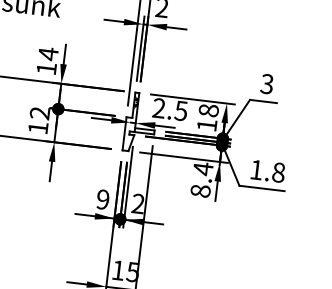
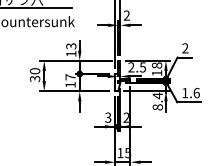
text: (48, 54) -> (71, 46), 14 -> 13
text: (267, 84) -> (185, 48), 3 -> 2
text: (39, 113) -> (70, 77), 12 -> 17
text: (278, 173) -> (196, 93), 1.8 -> 1.6
text: (103, 199) -> (108, 117), 9 -> 3

